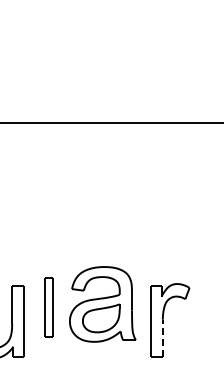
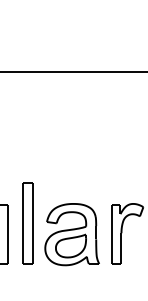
part: (102, 304) -> (72, 234), moved
part: (48, 307) -> (27, 223), size x1.67
line: (162, 338) -> (121, 248), dashed -> solid

